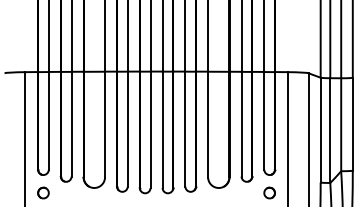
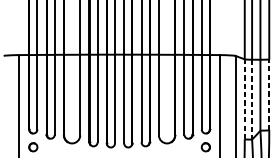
line: (352, 123) -> (269, 94), solid -> dashed
line: (320, 129) -> (244, 98), solid -> dashed
line: (330, 131) -> (252, 100), solid -> dashed

